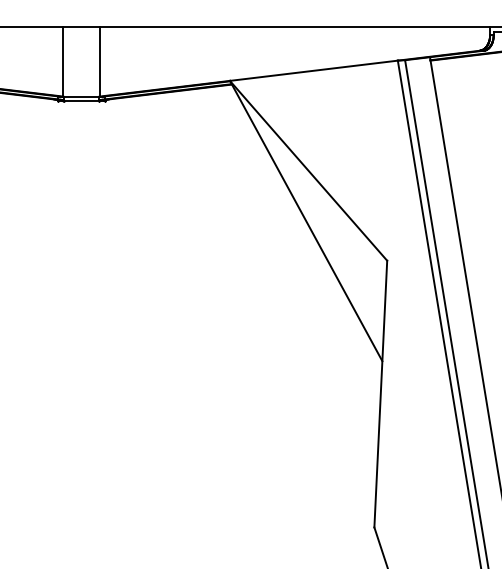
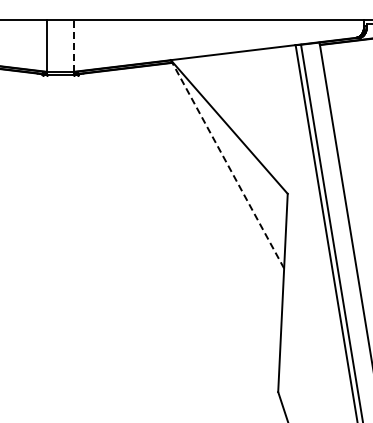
line: (98, 61) -> (73, 45), solid -> dashed
line: (306, 221) -> (227, 164), solid -> dashed

